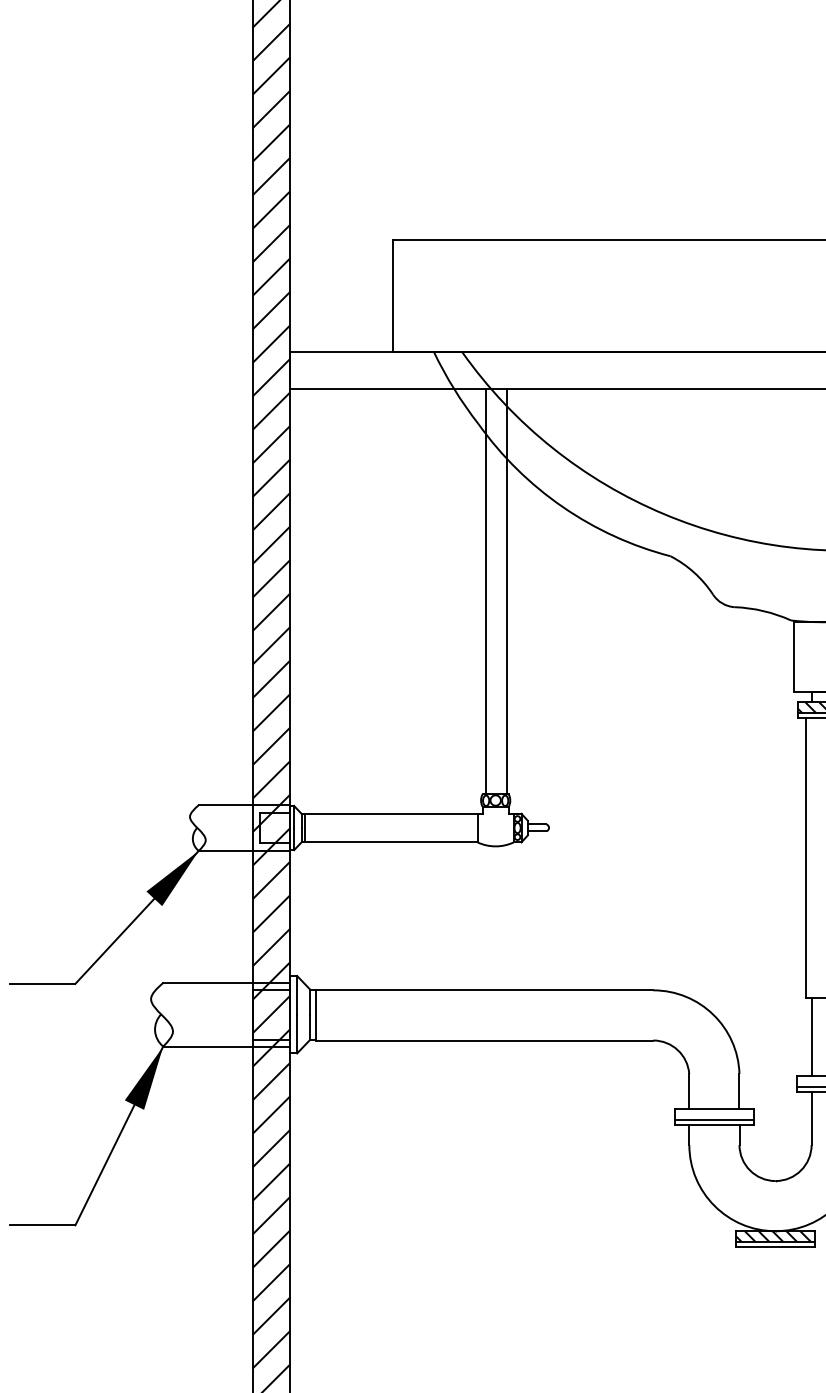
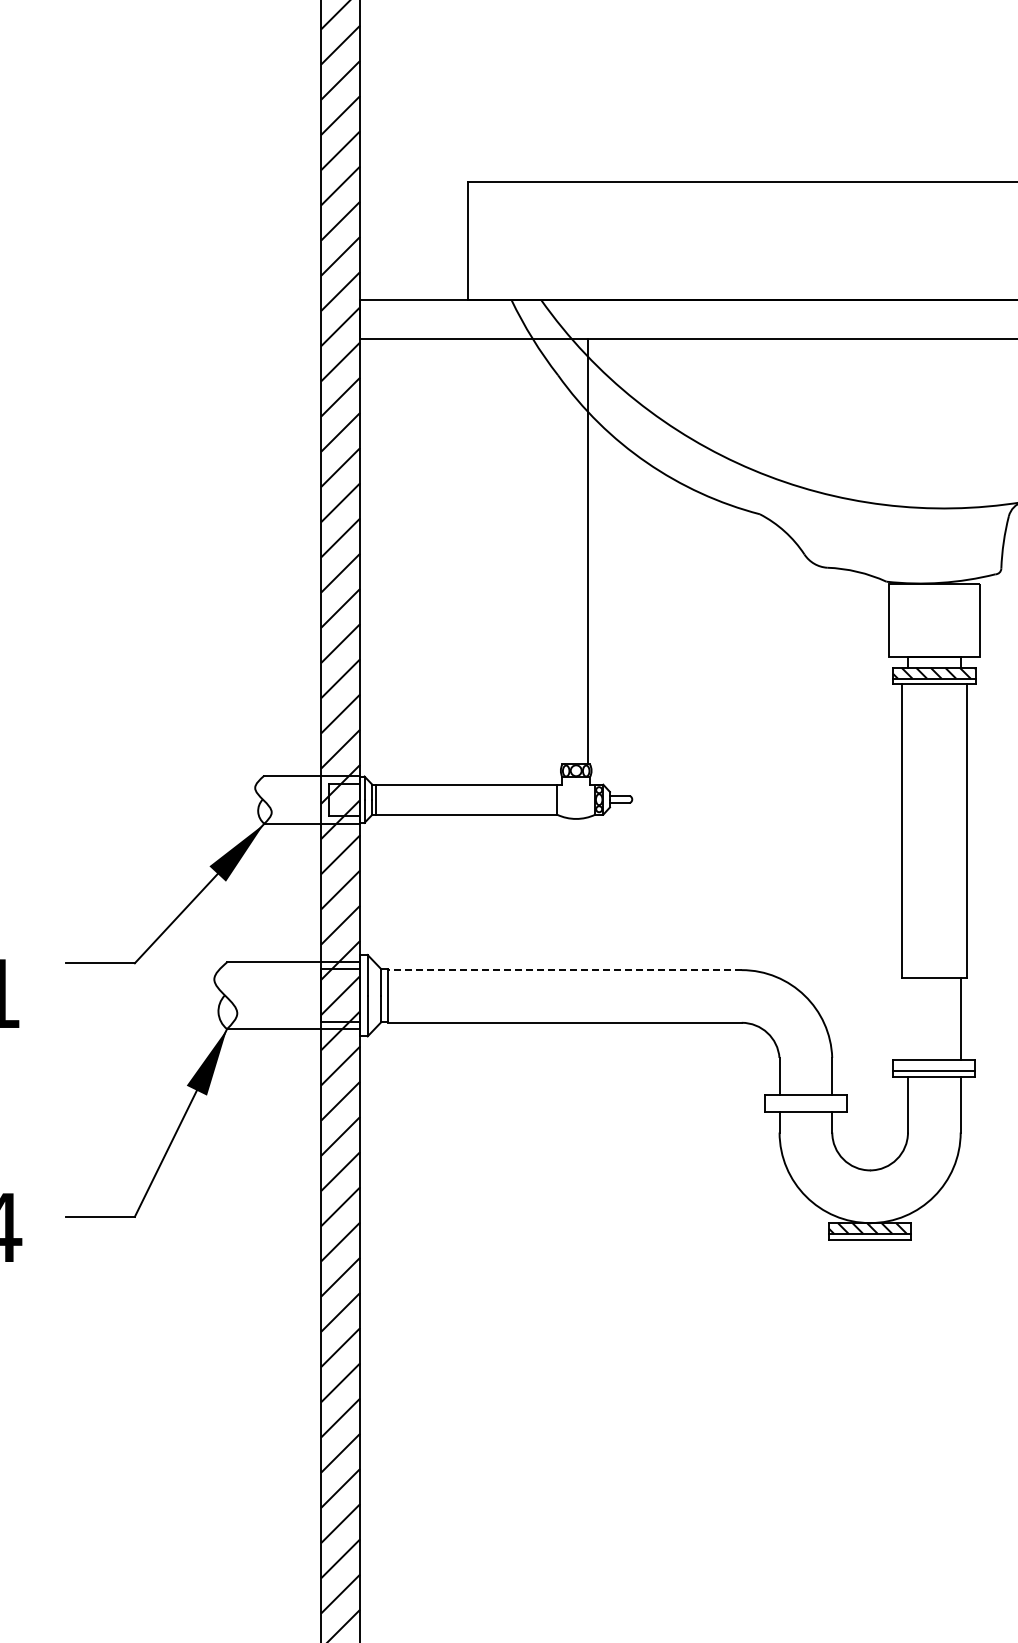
line: (485, 591) -> (565, 551), removed
line: (484, 990) -> (564, 970), solid -> dashed
line: (812, 1036) -> (908, 1018), removed
line: (714, 1120) -> (805, 1106), removed

